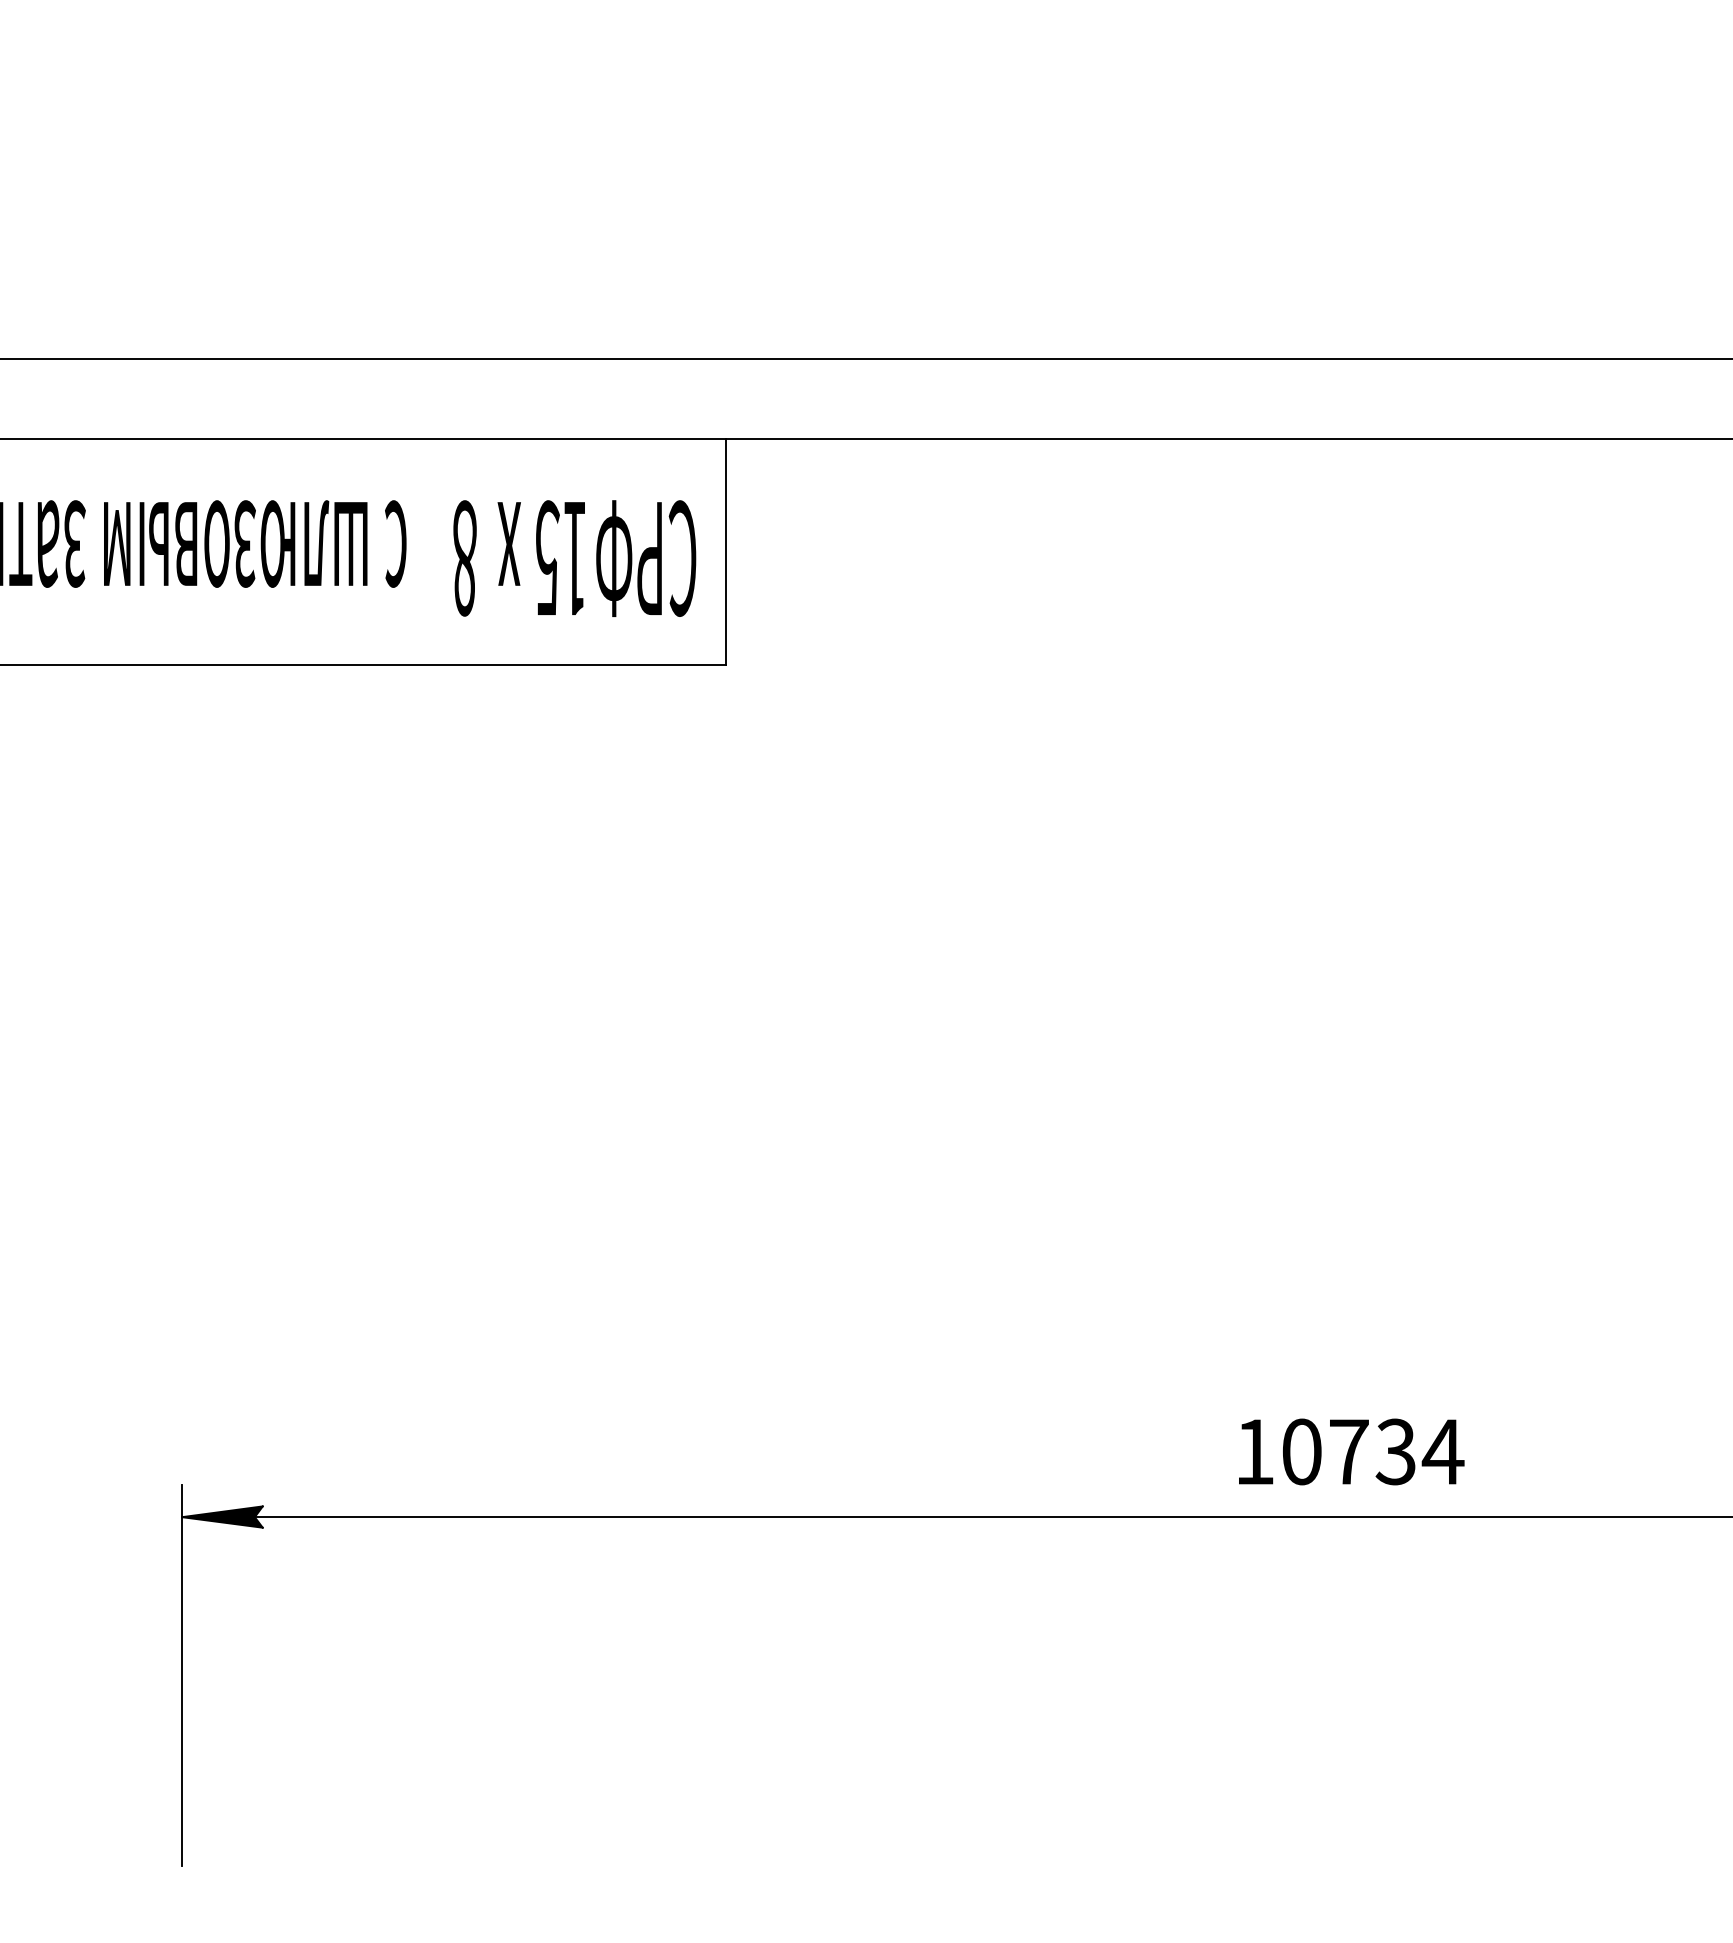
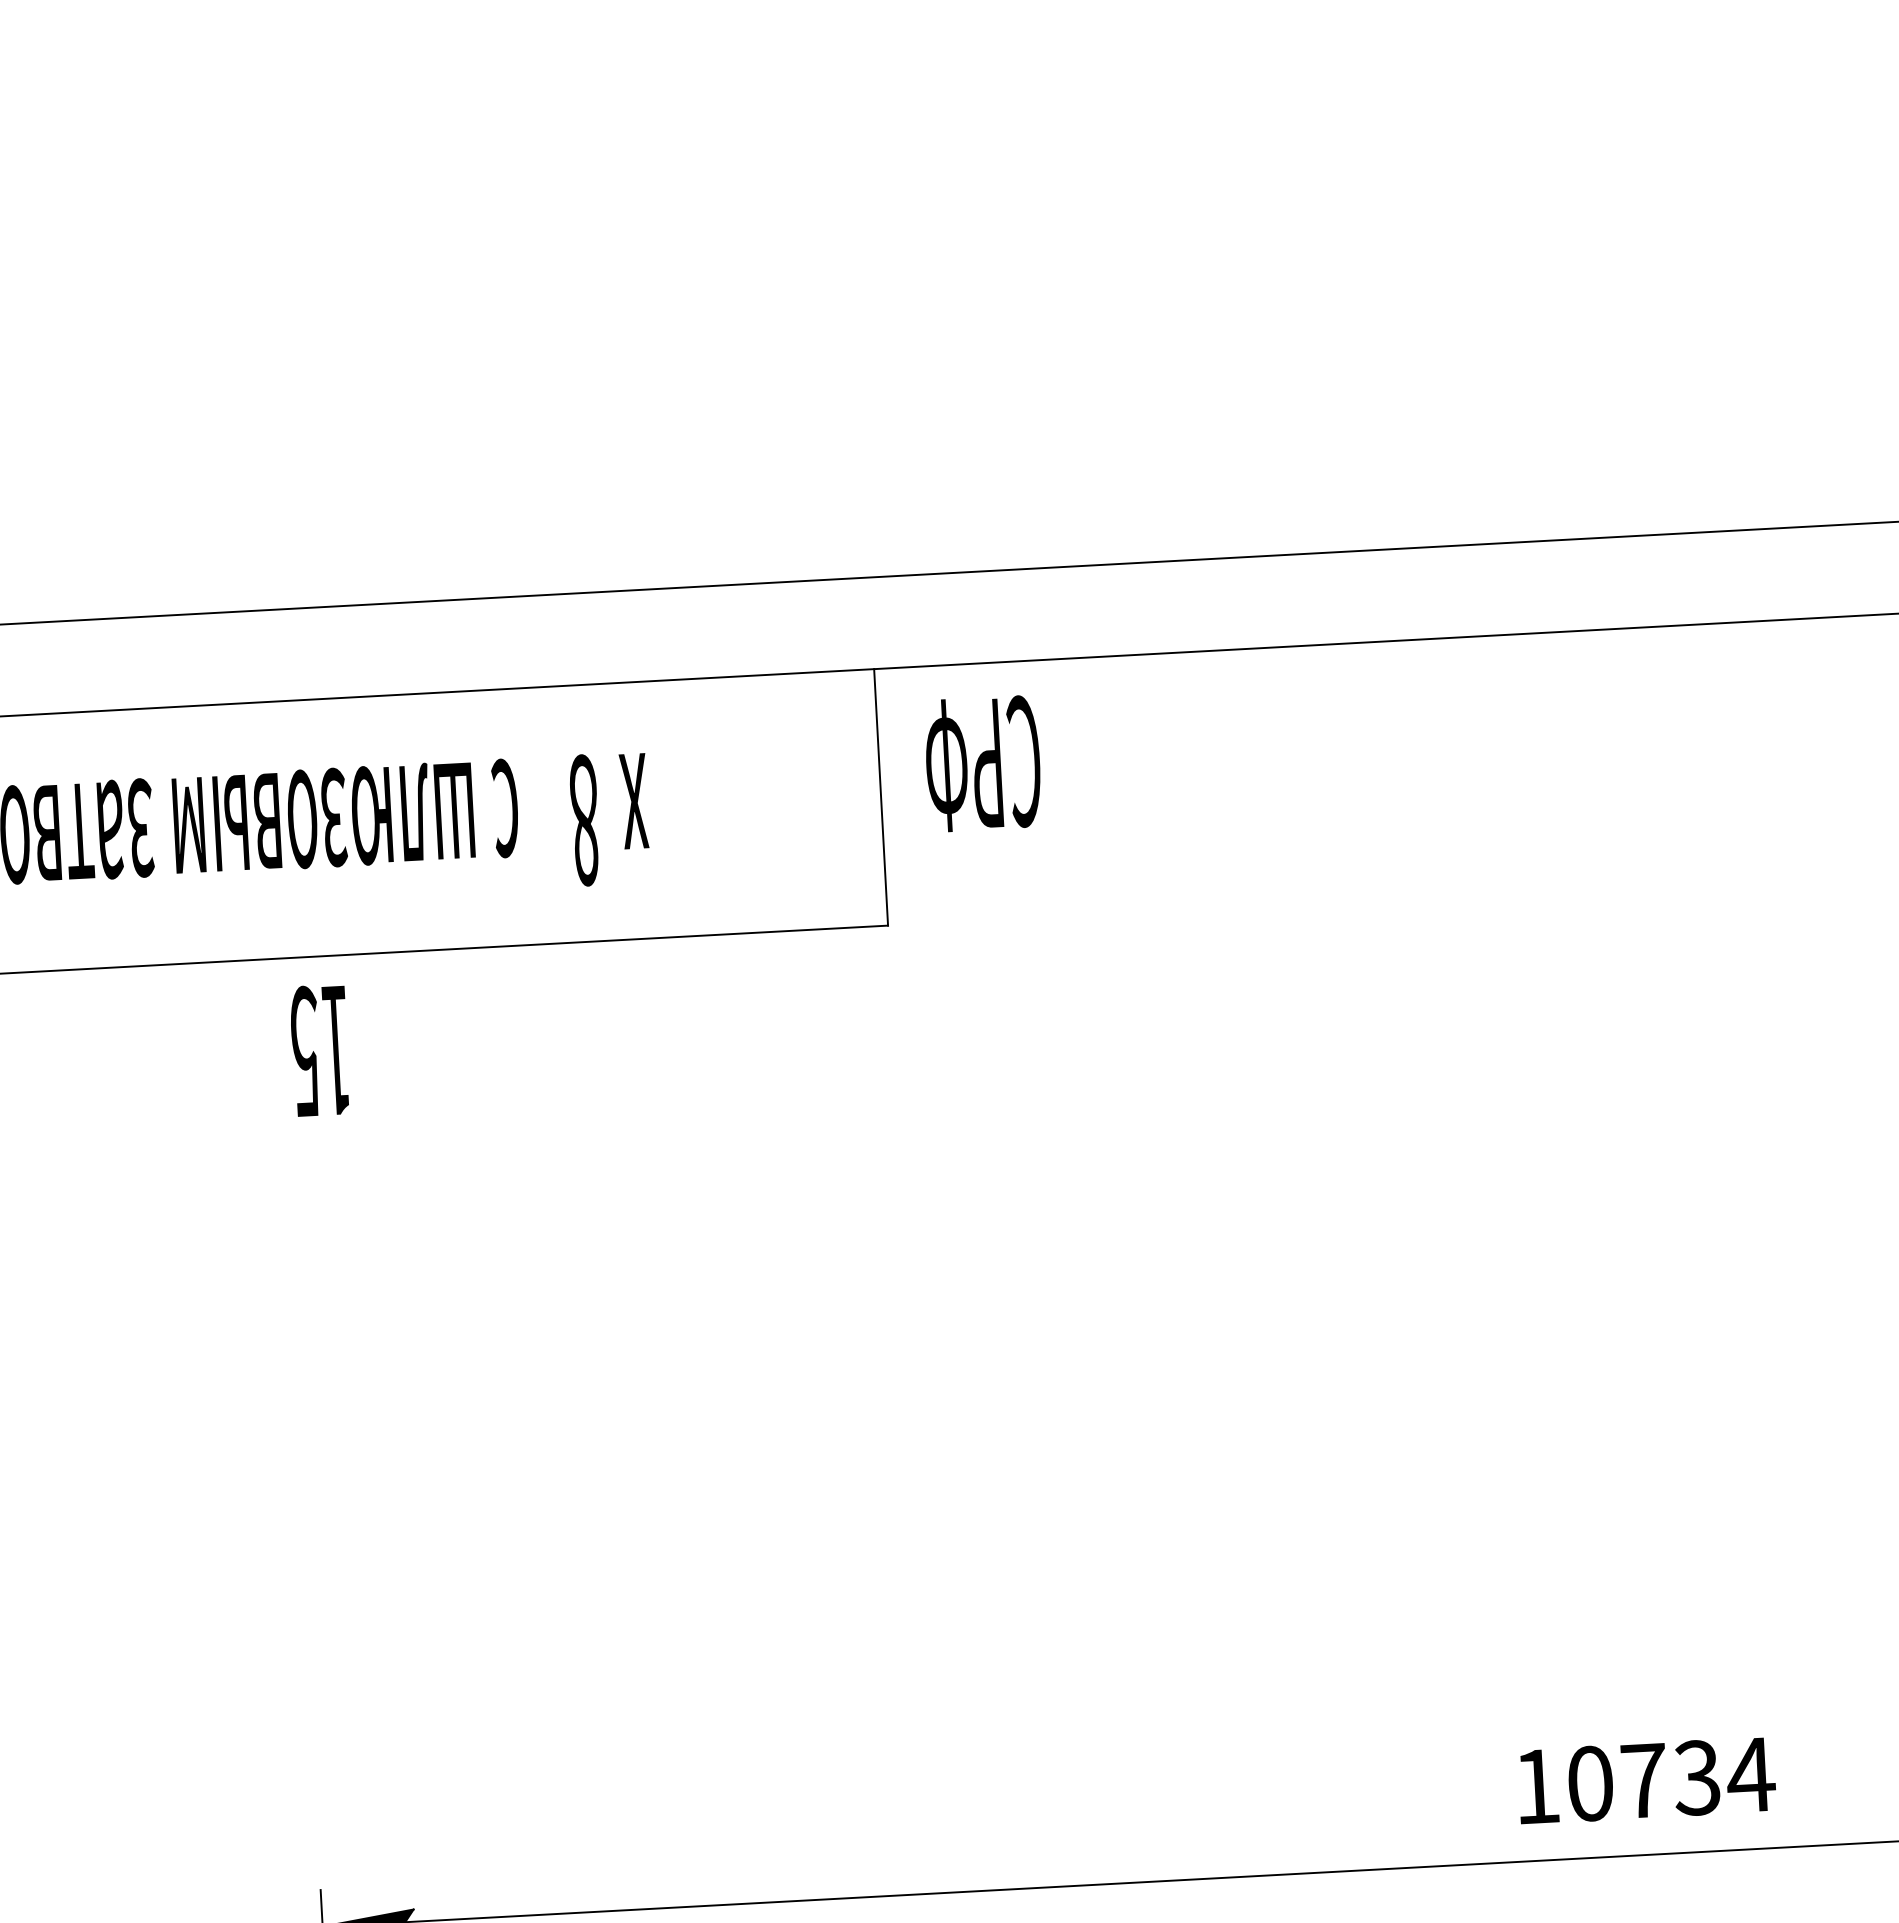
text: (560, 557) -> (320, 1050), moved
text: (646, 558) -> (983, 763), moved

